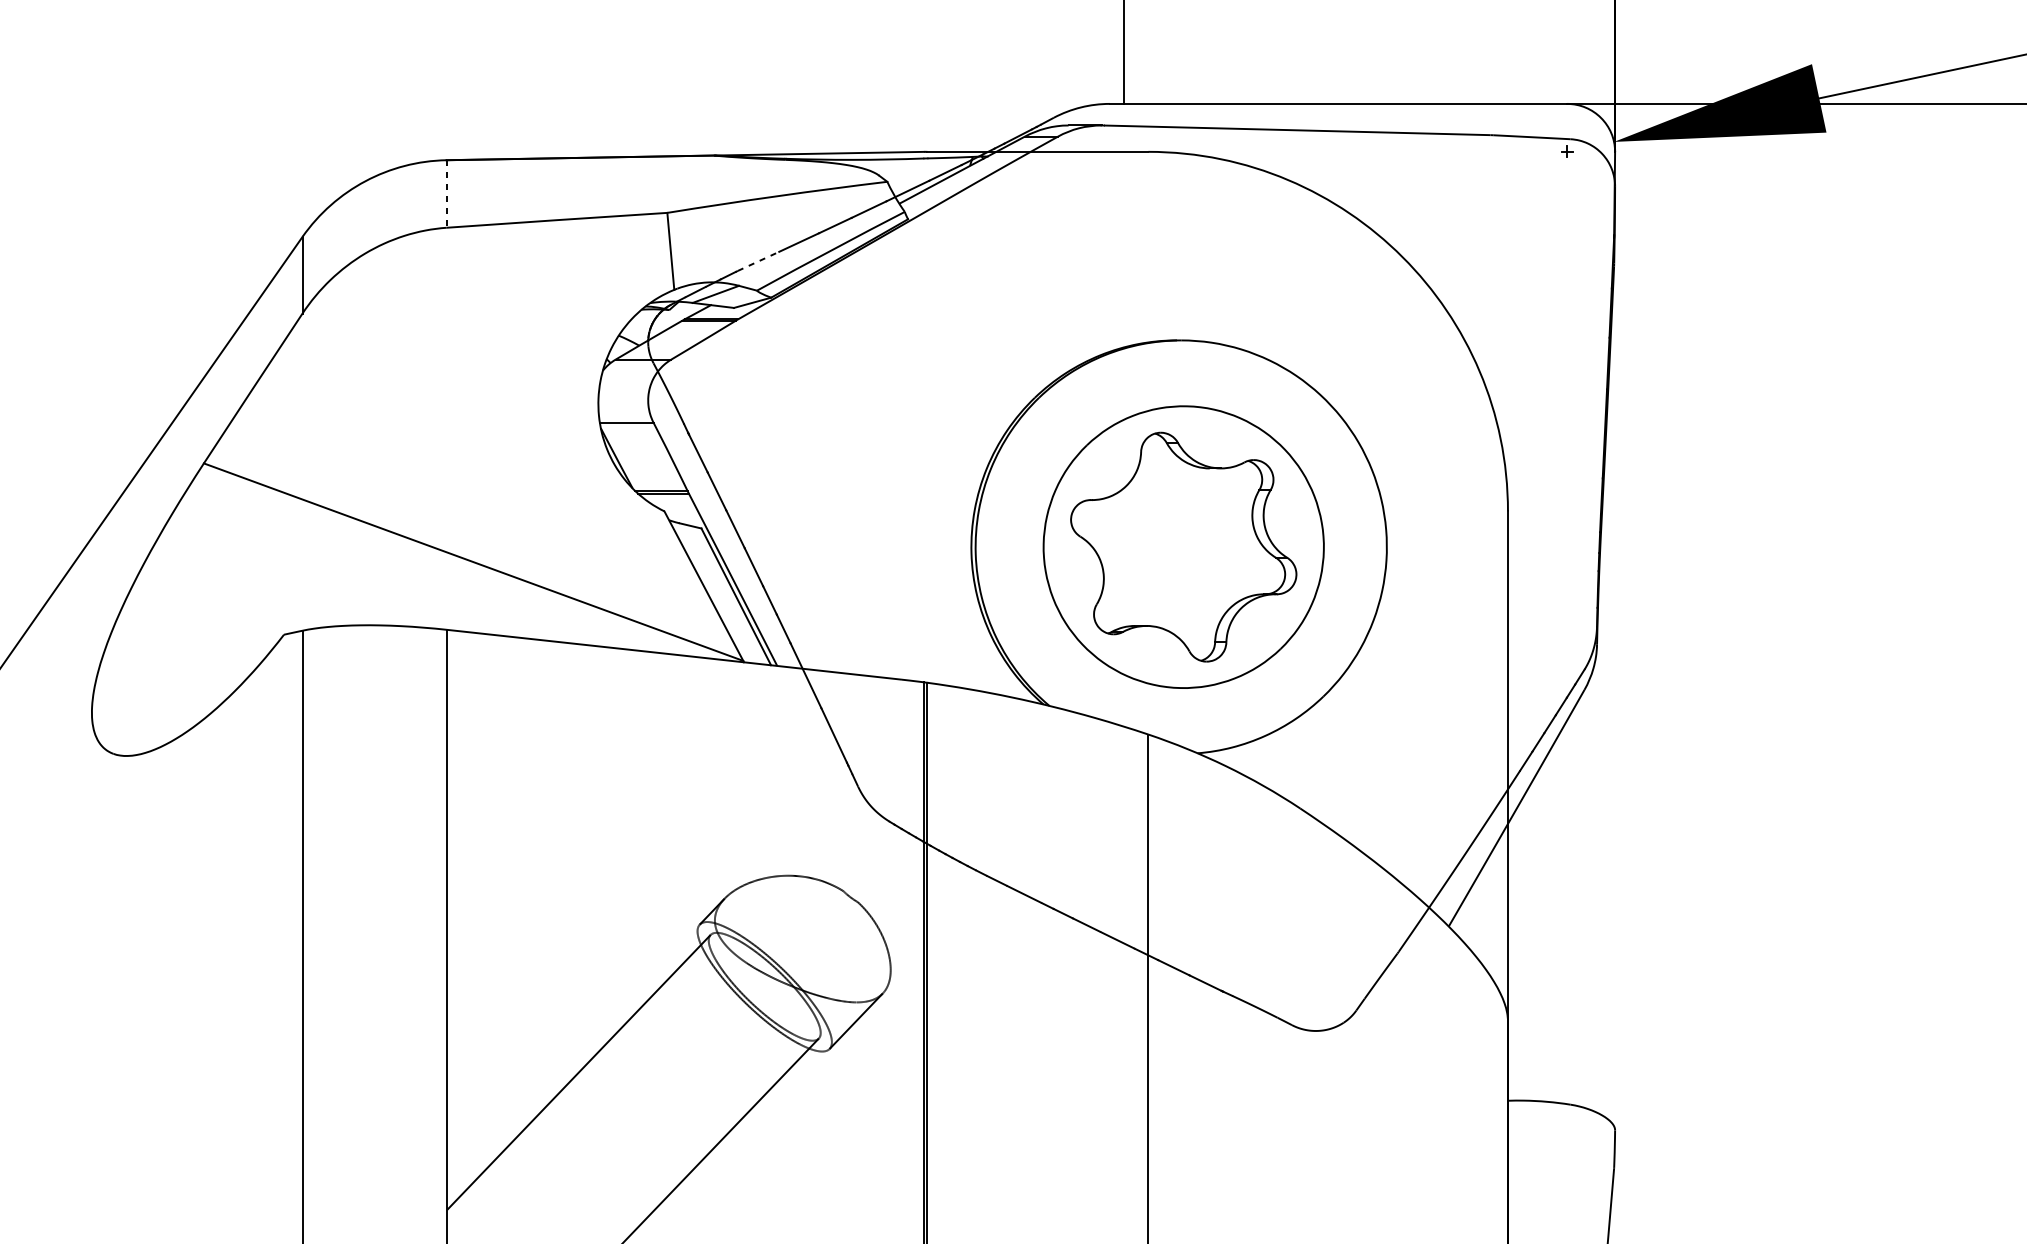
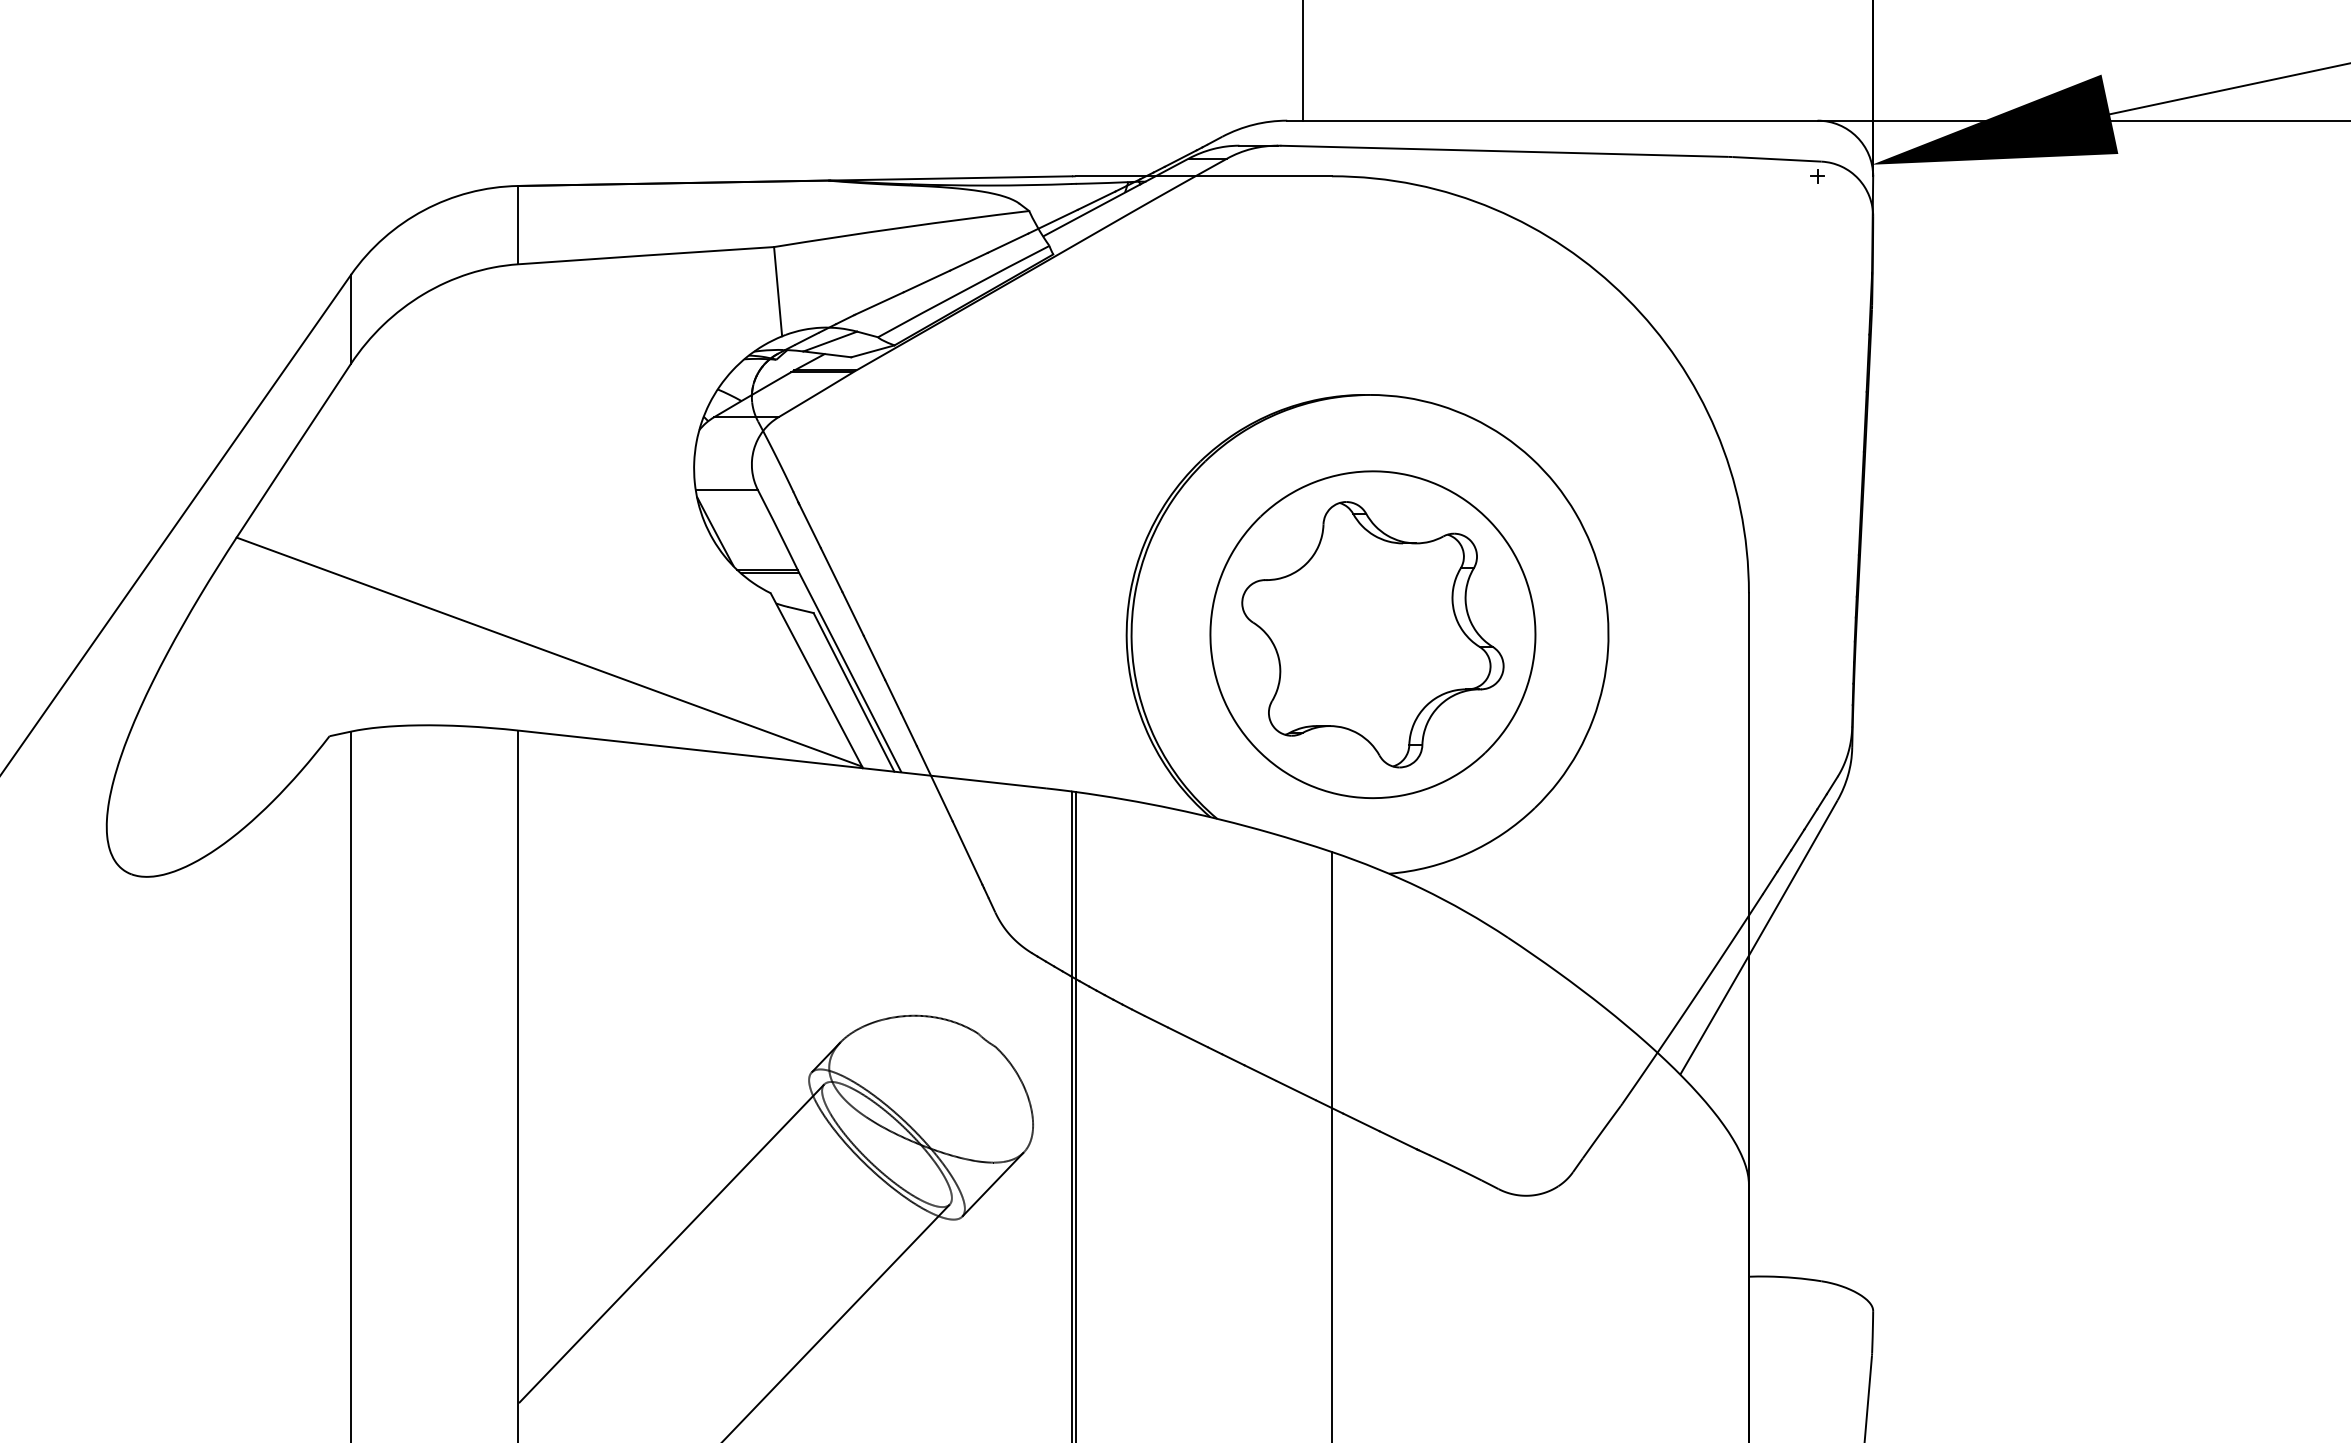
line: (446, 194) -> (518, 225), dashed -> solid
line: (759, 261) -> (880, 303), dashed -> solid

